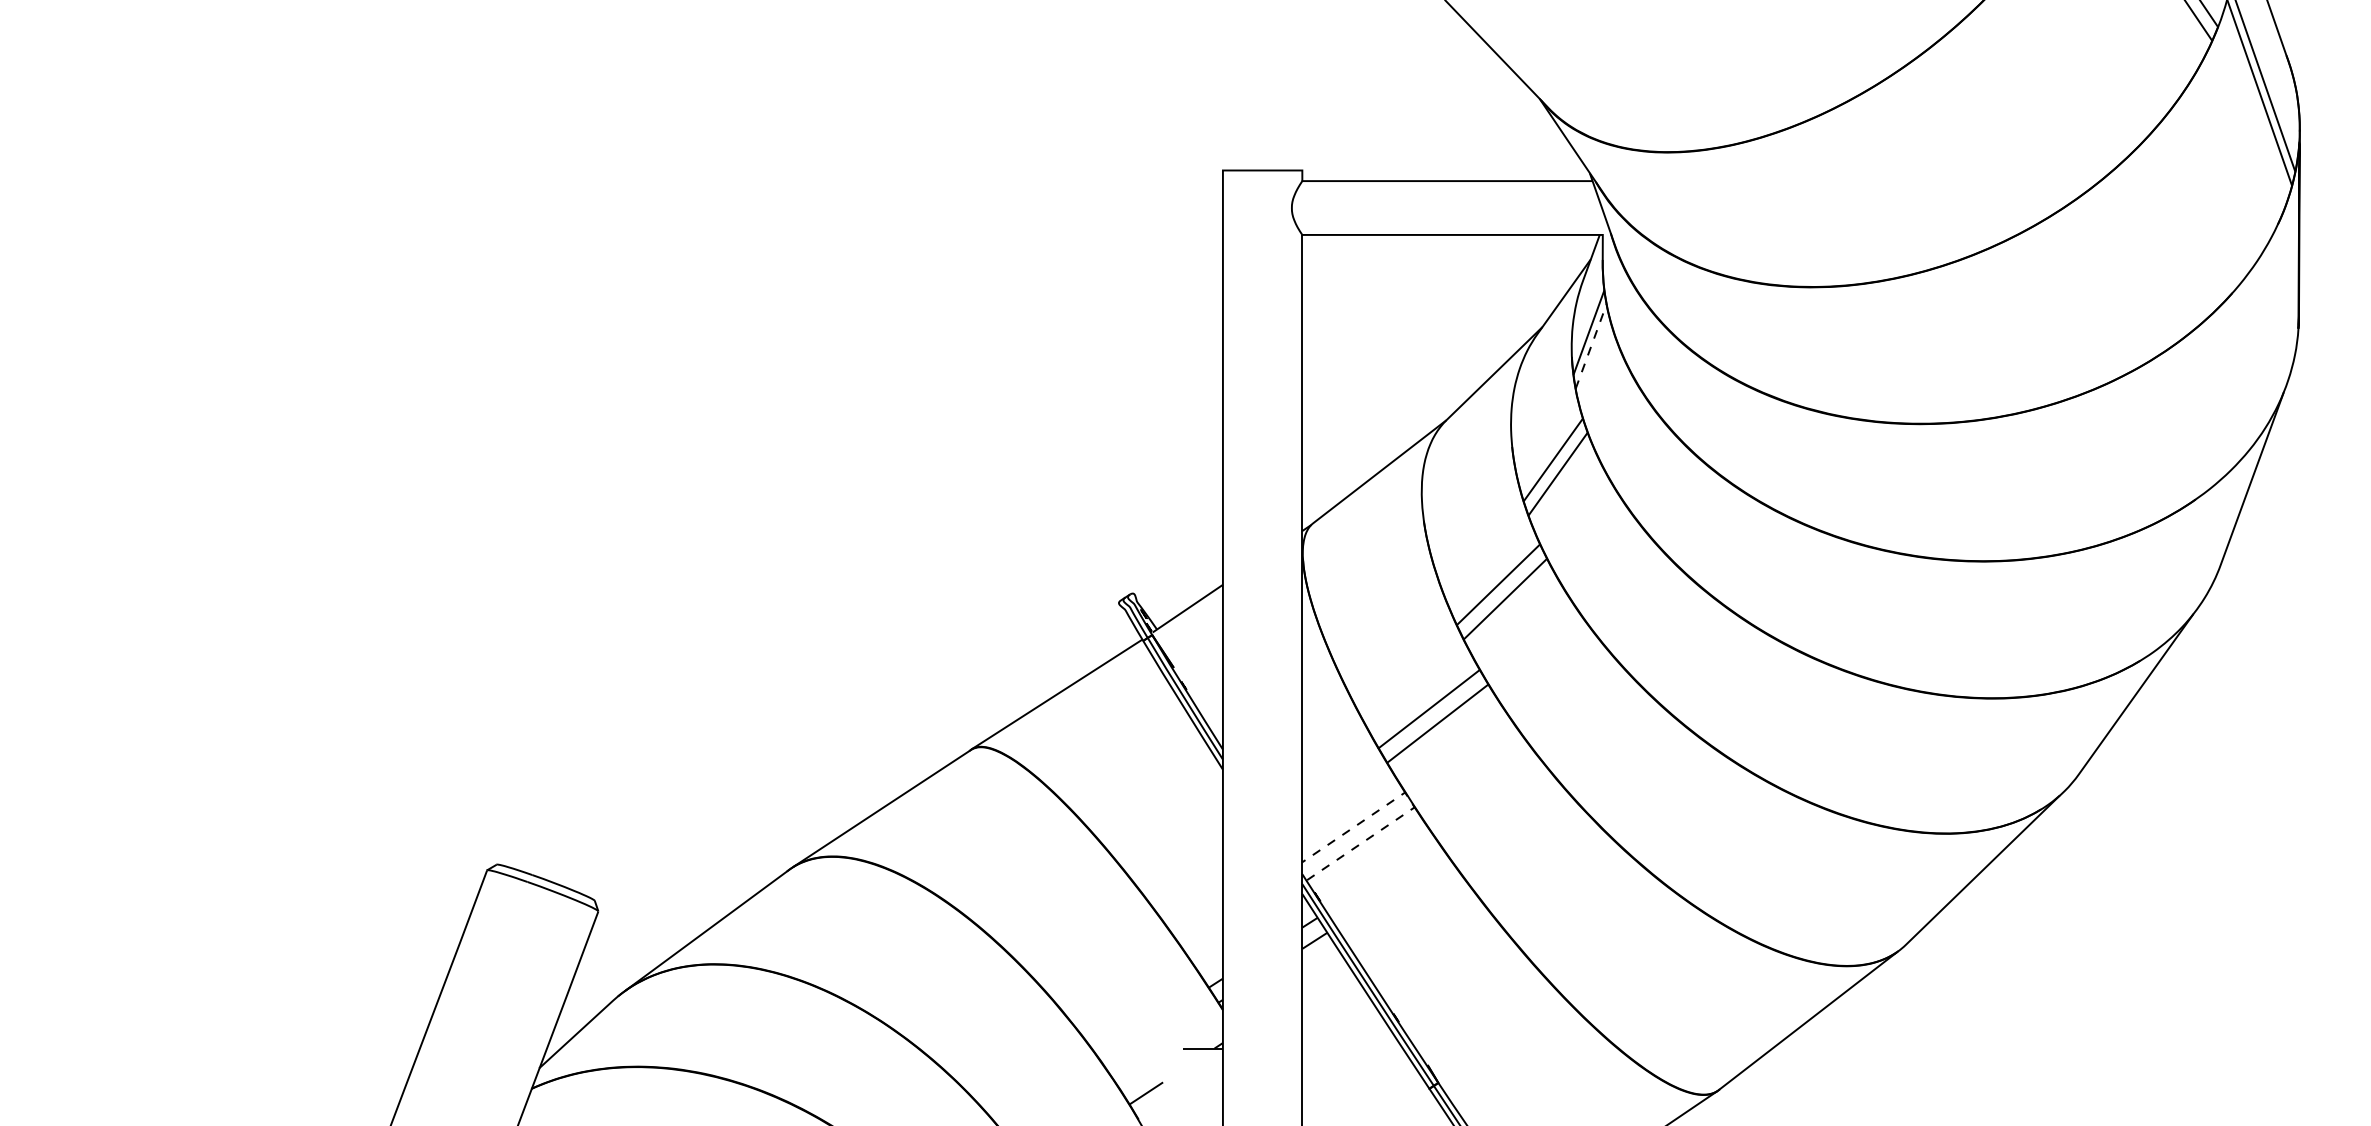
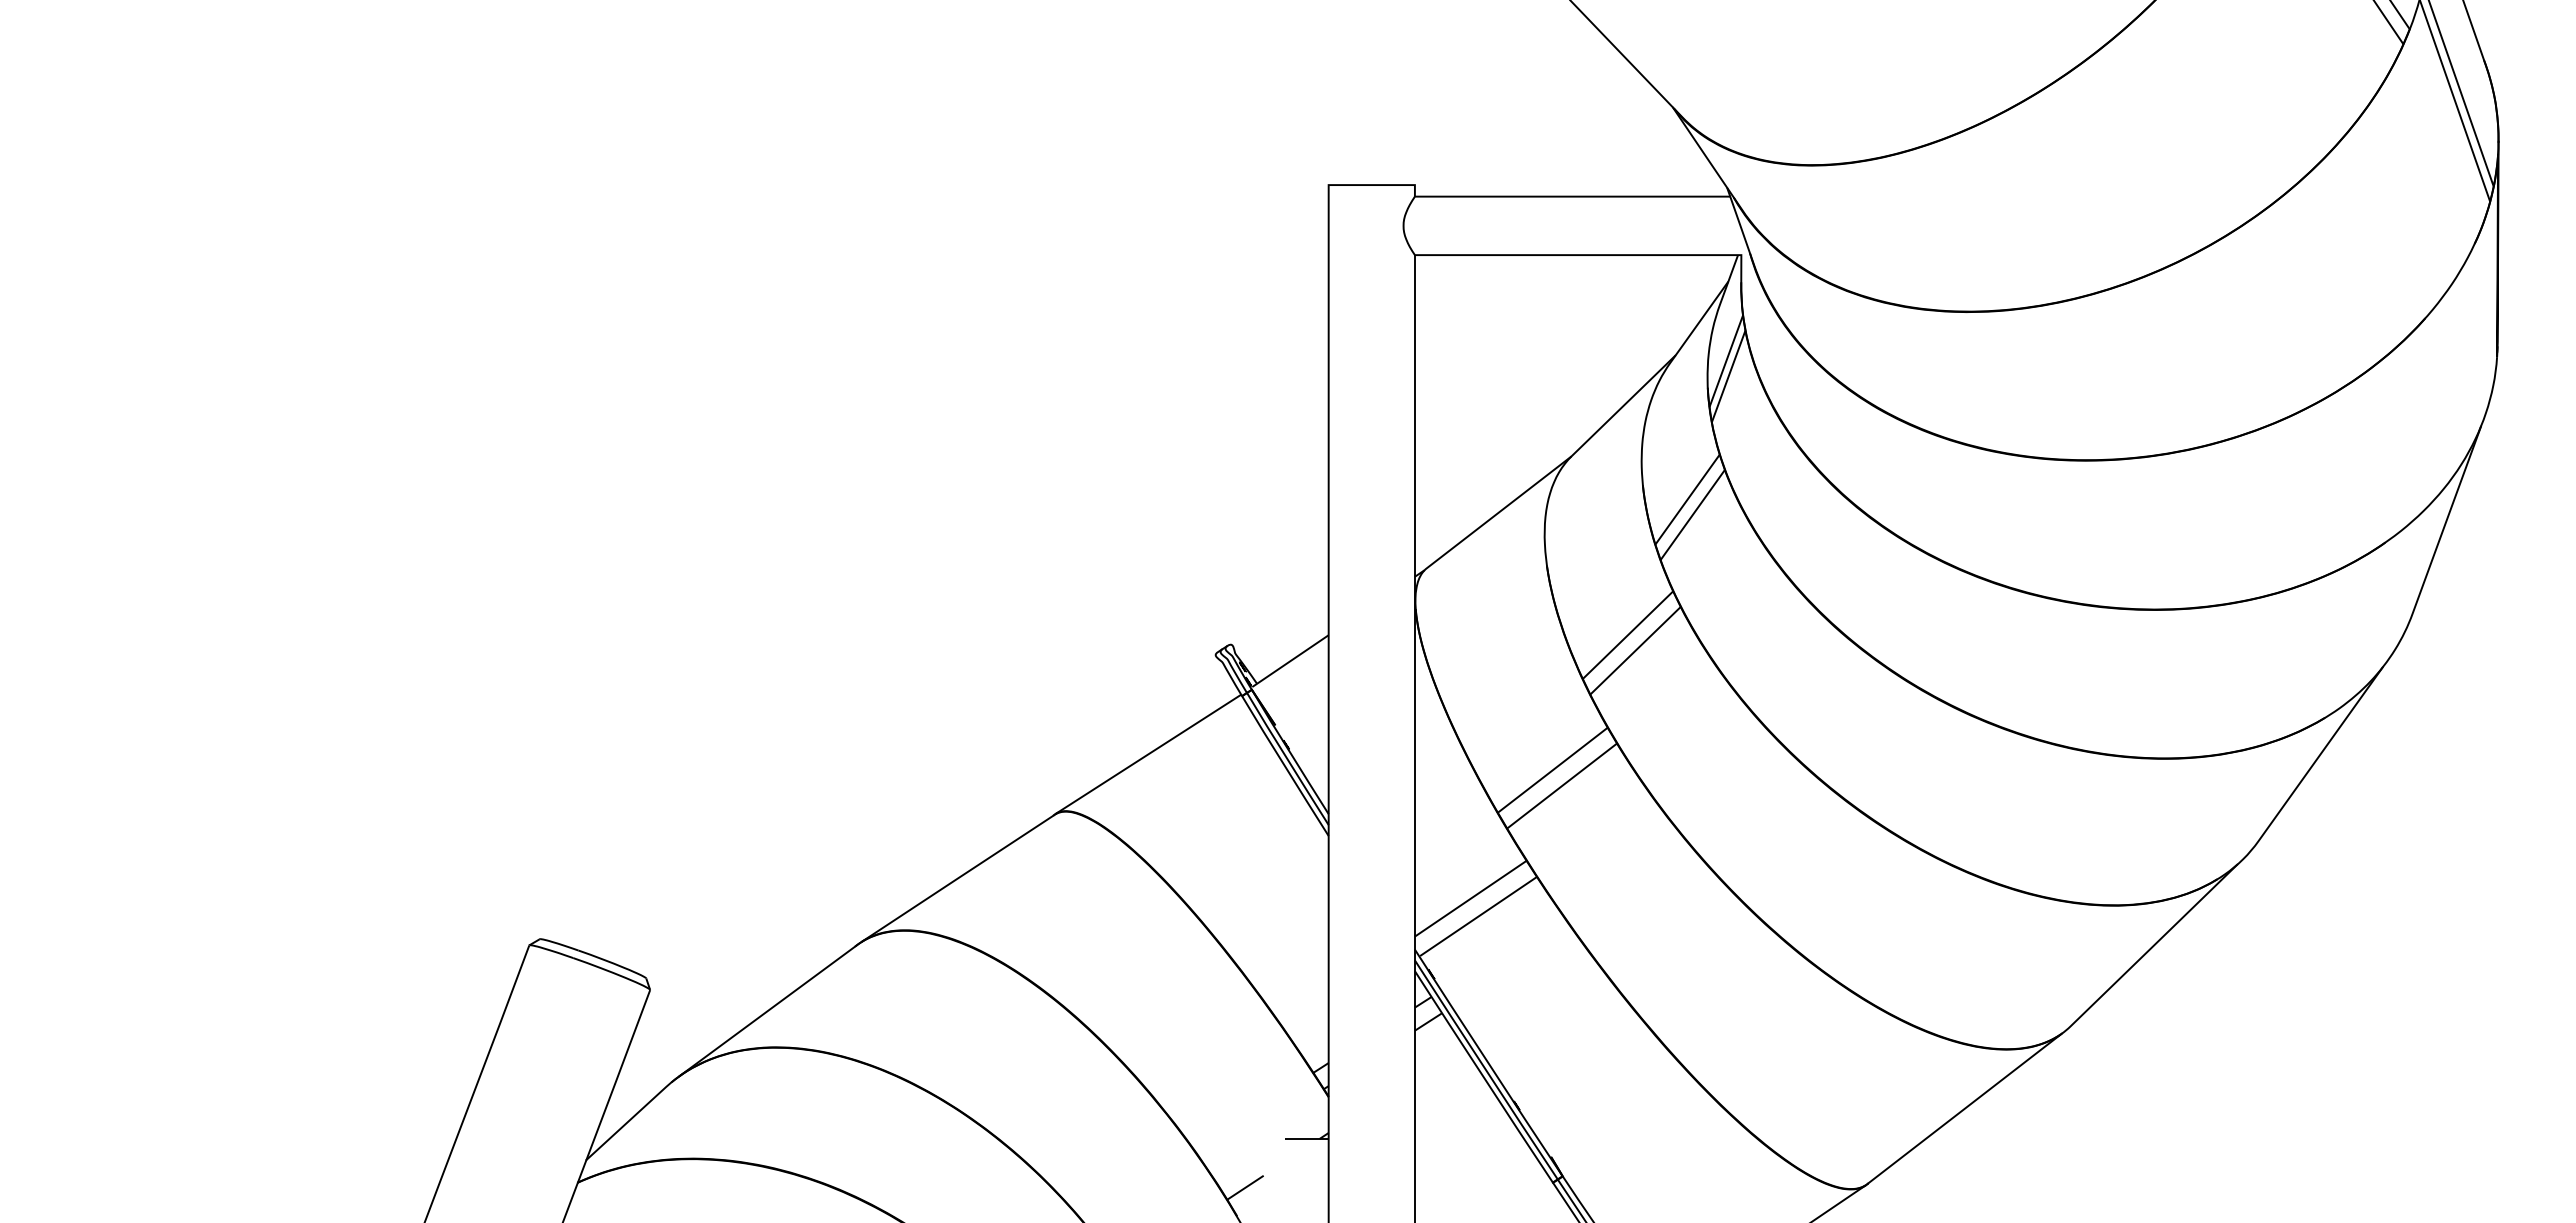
line: (1590, 346) -> (1728, 376), dashed -> solid
line: (1411, 802) -> (1533, 871), dashed -> solid

